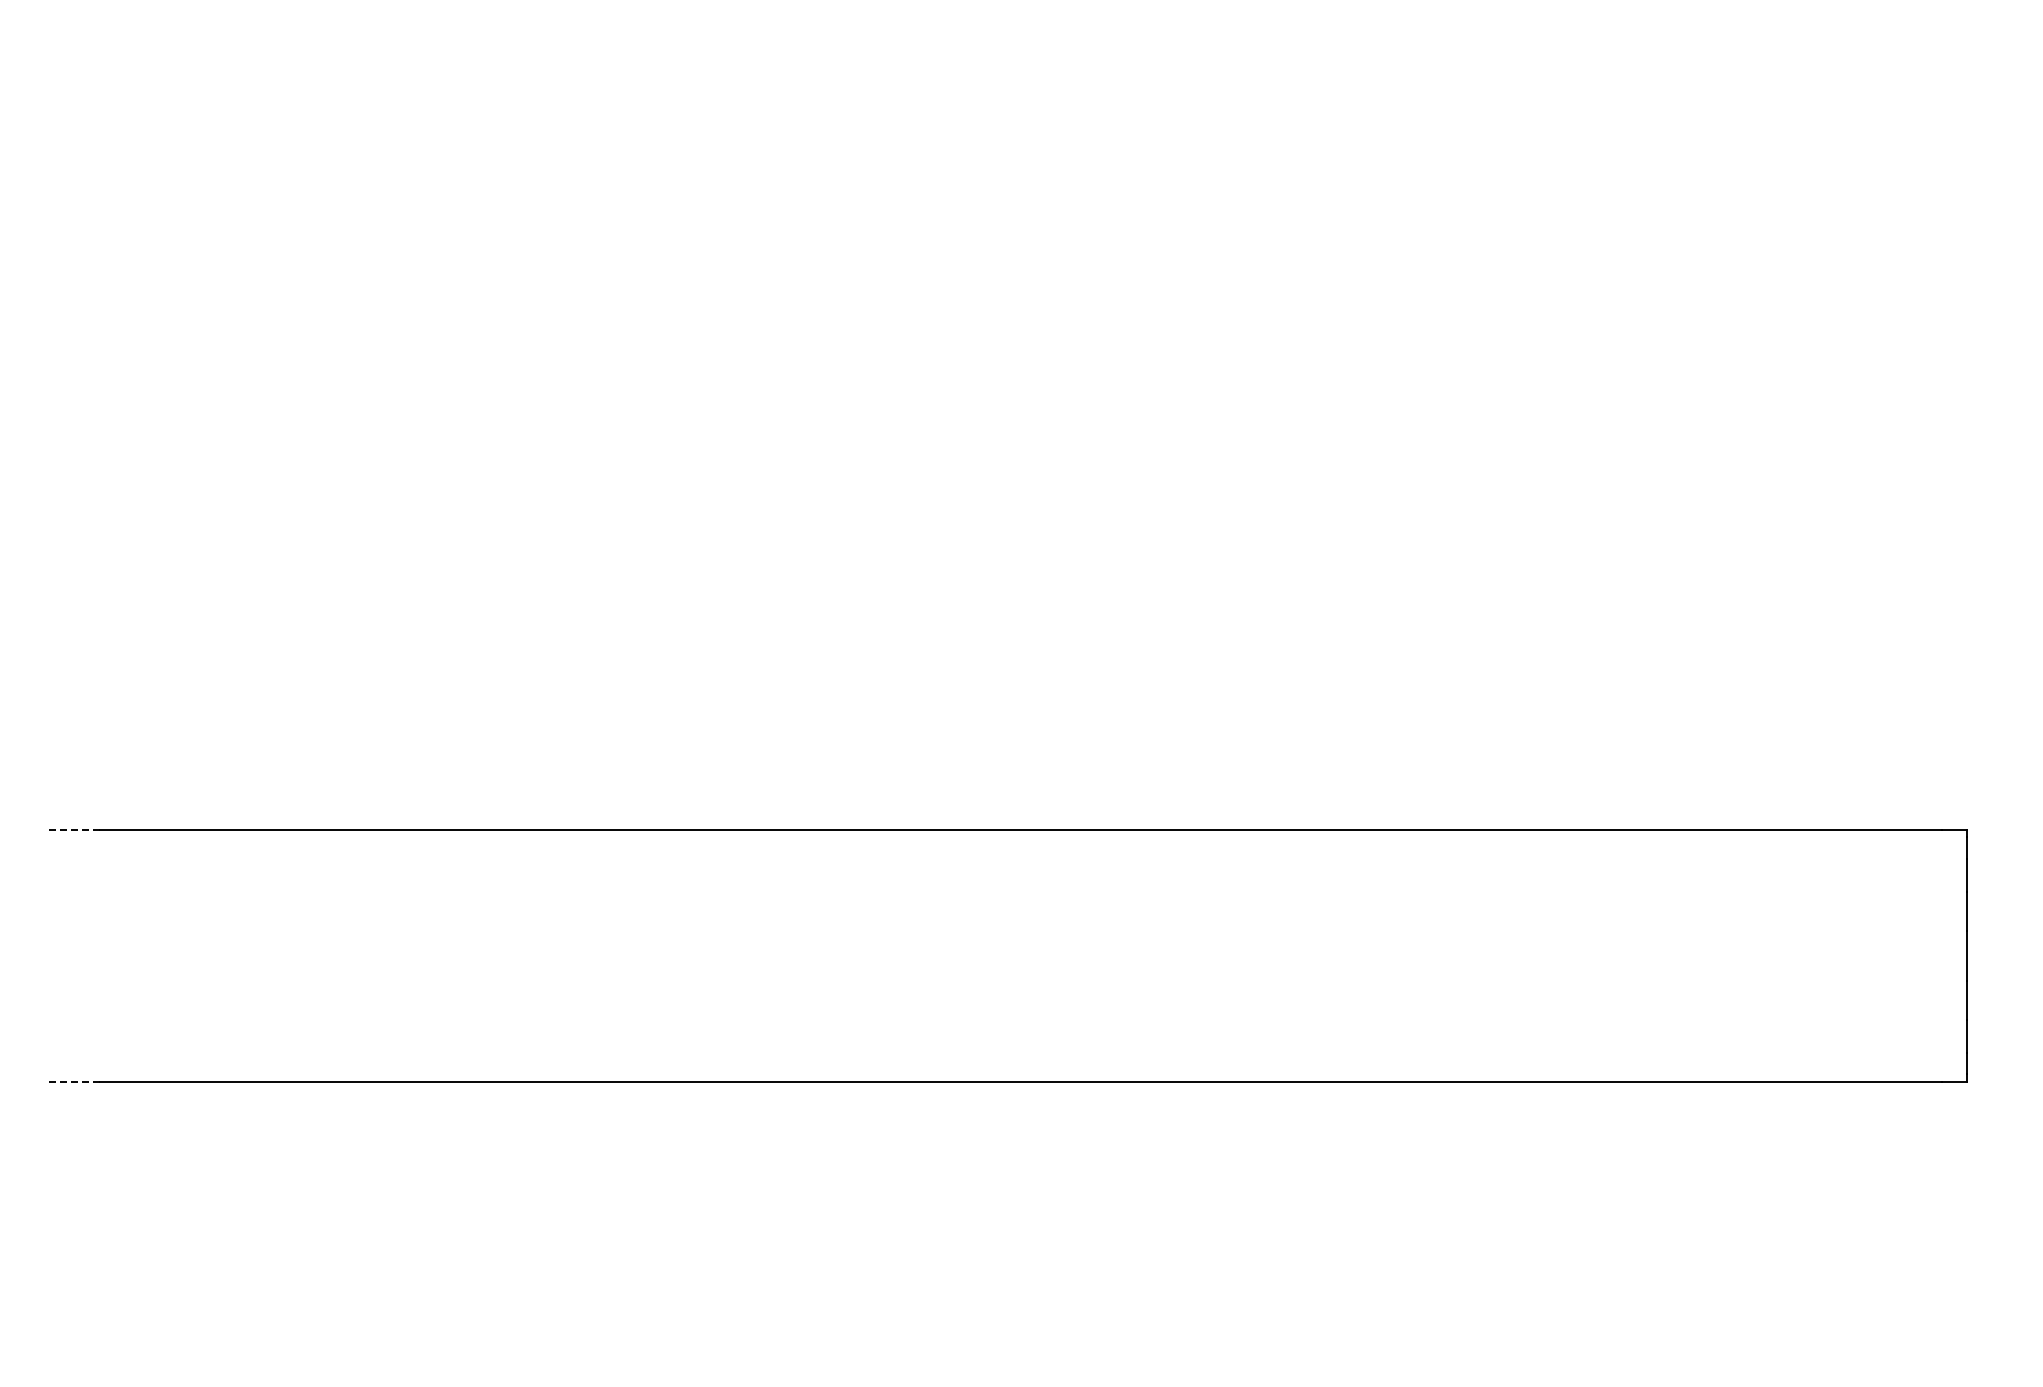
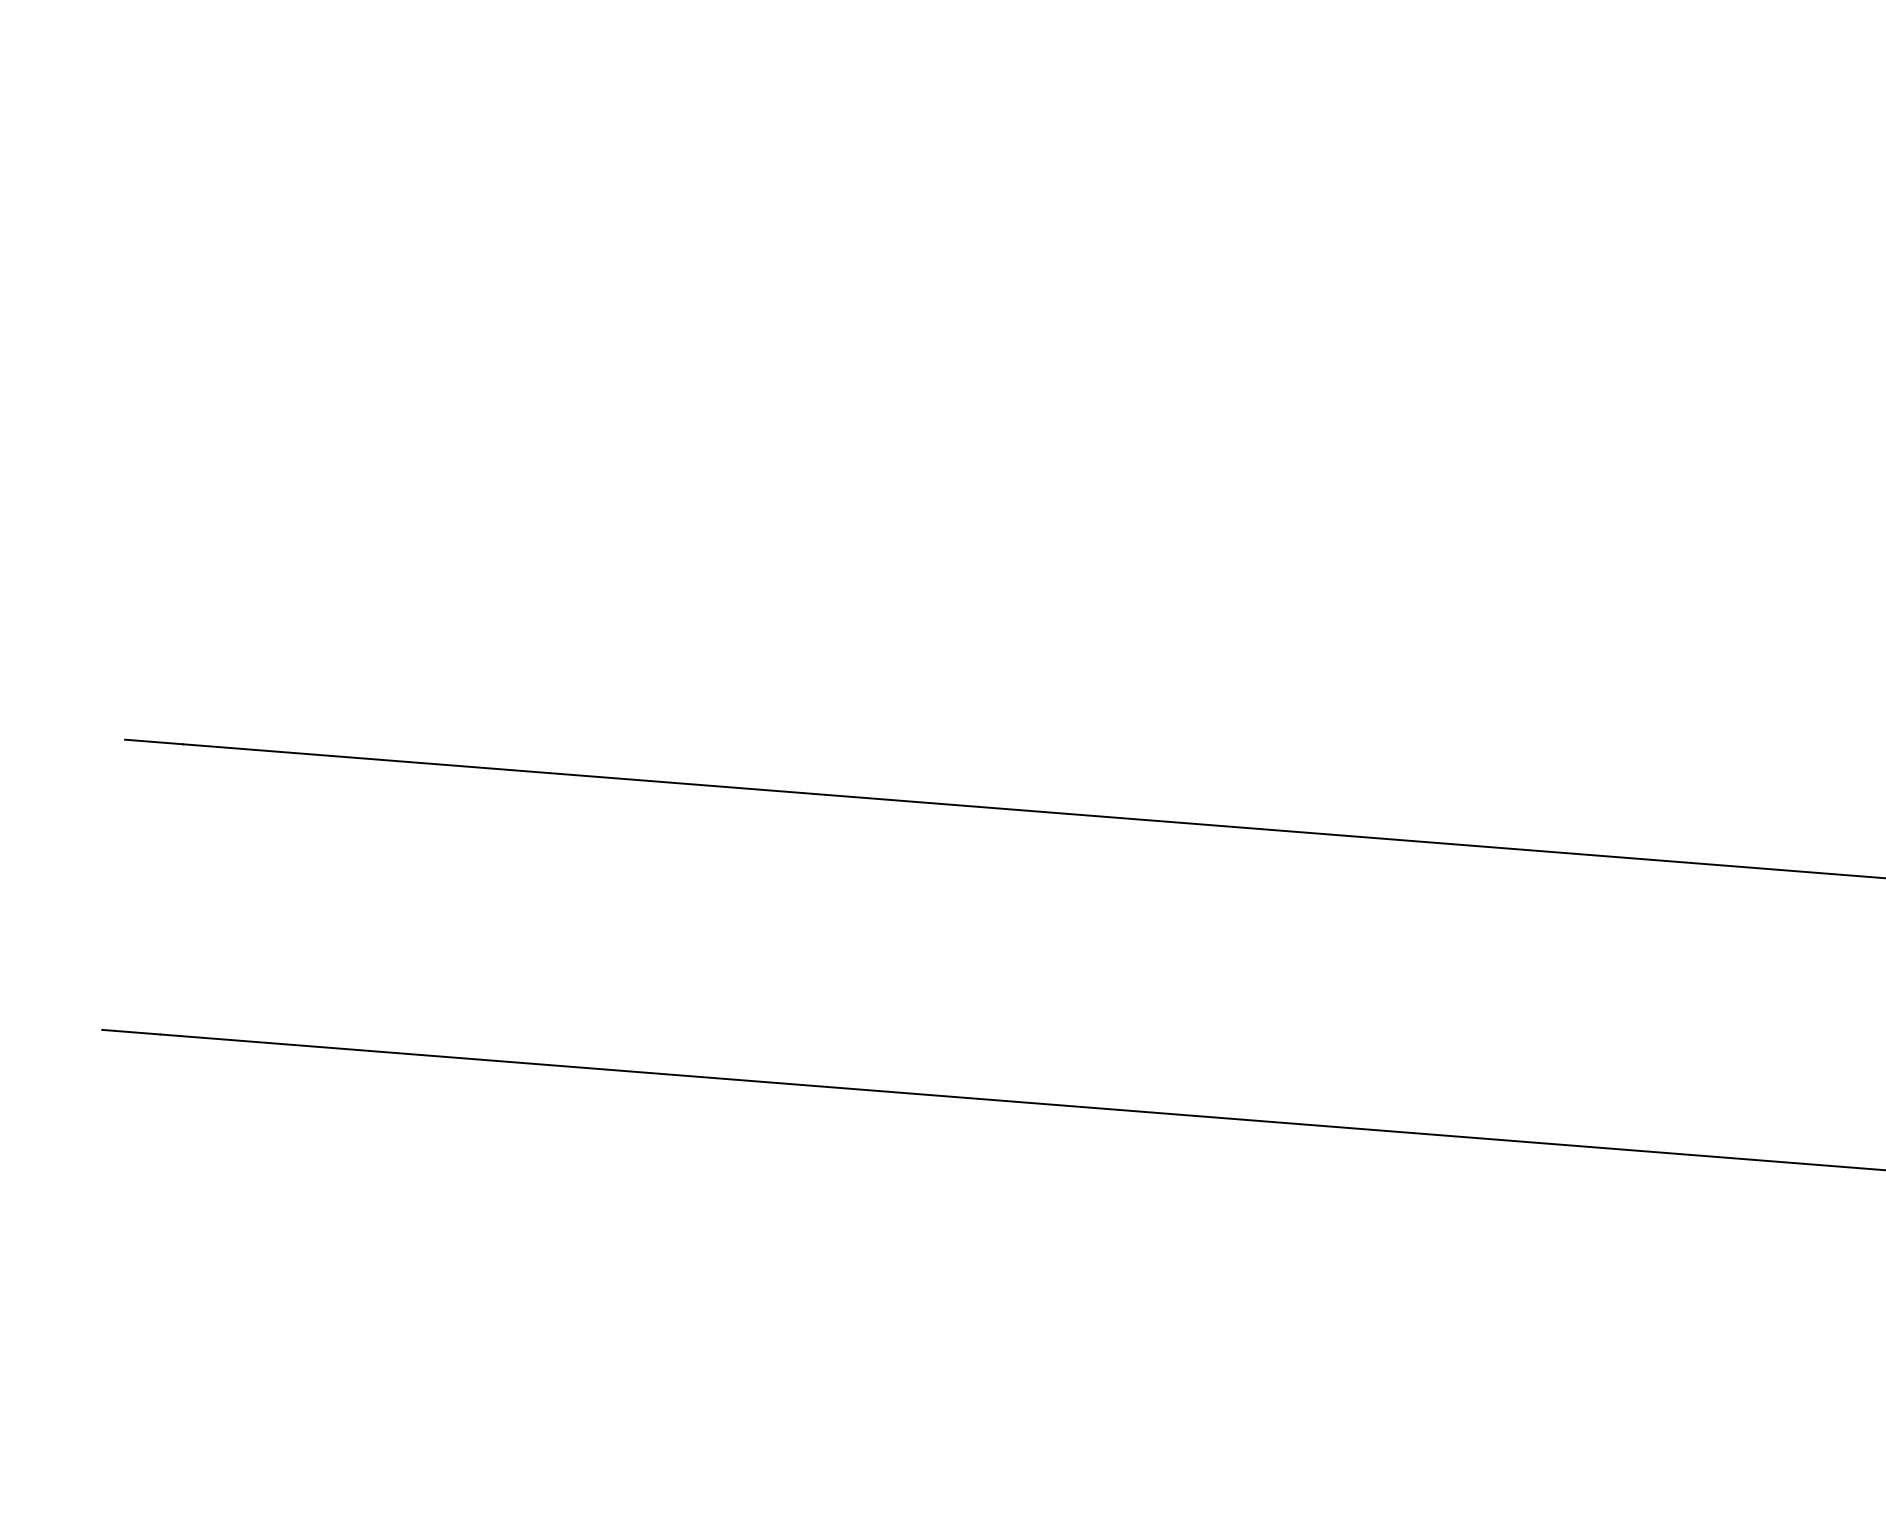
line: (73, 829) -> (153, 741), dashed -> solid
line: (74, 1082) -> (131, 1032), dashed -> solid

